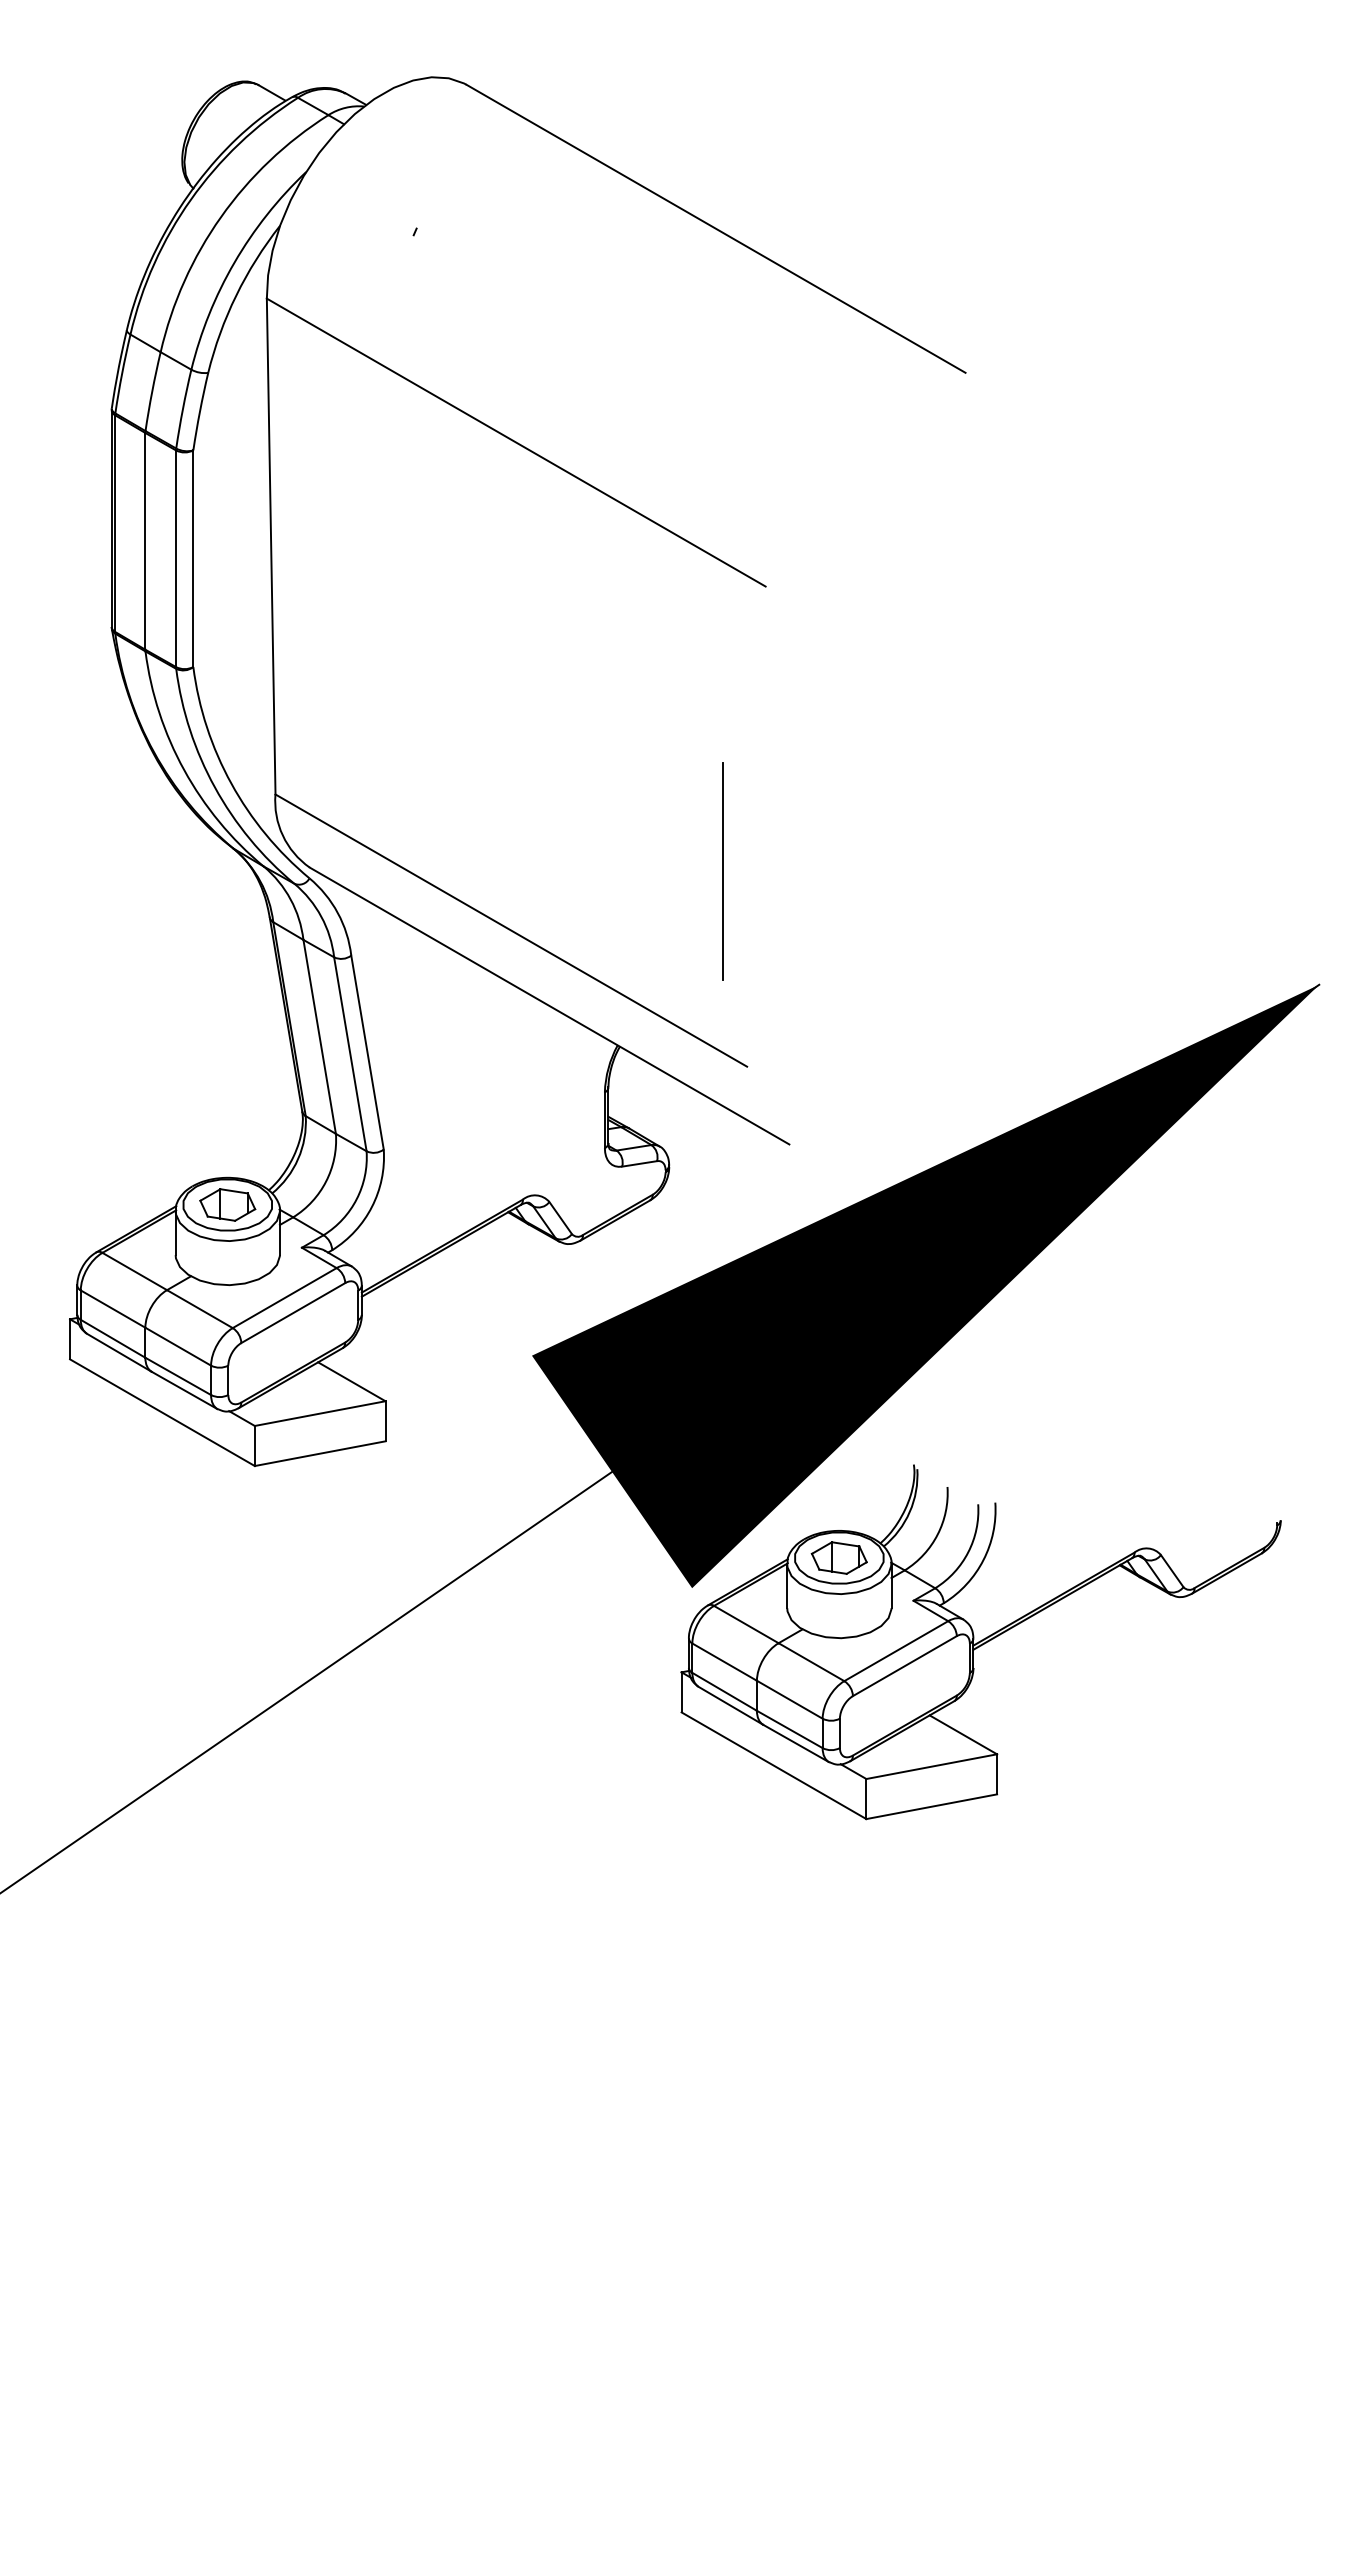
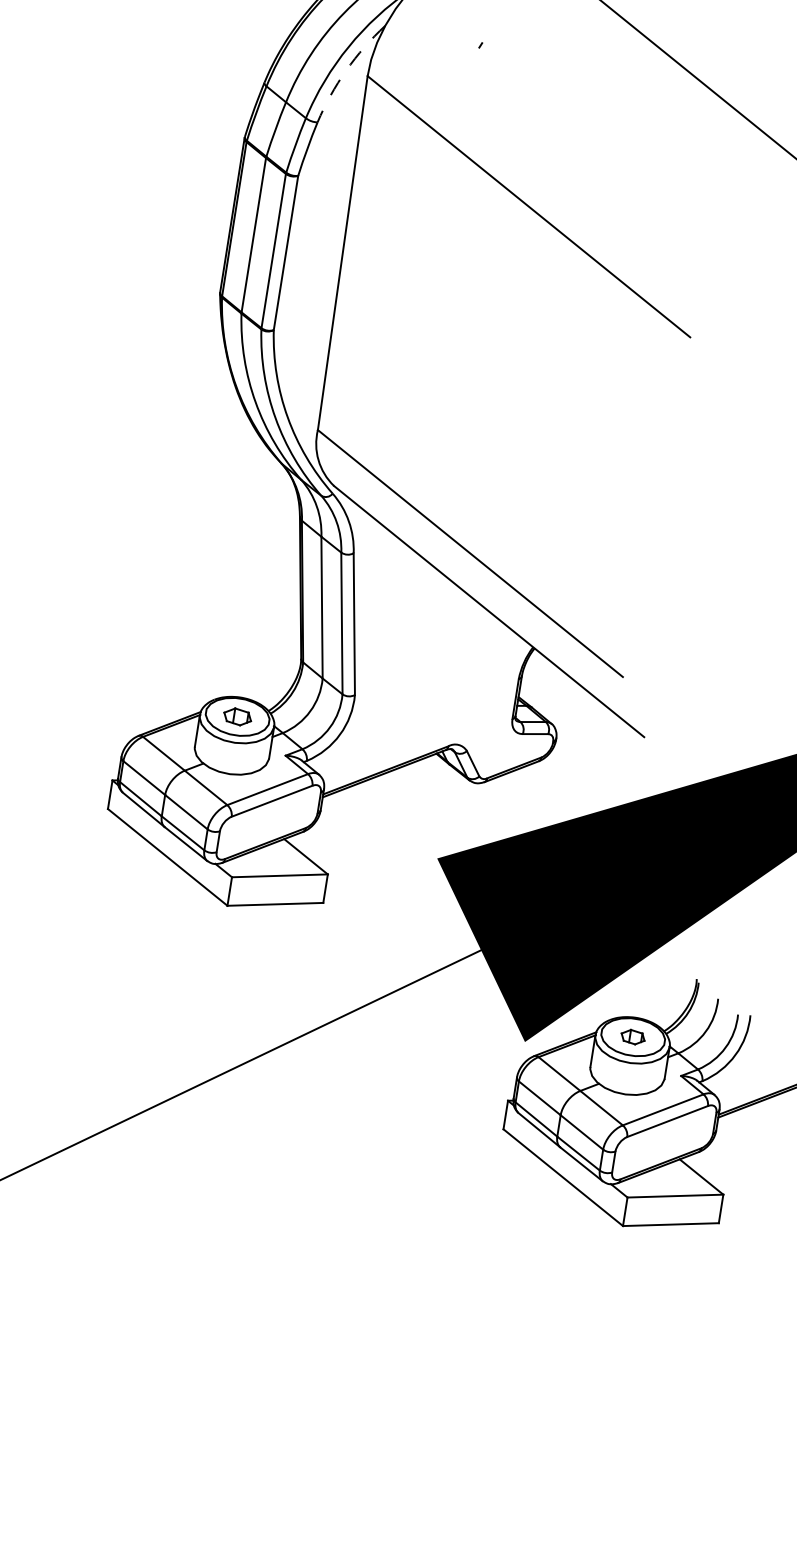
arc: (236, 295) -> (346, 70), solid -> dashed
line: (723, 871) -> (628, 535), removed
part: (227, 1204) -> (237, 716), size x0.7
part: (838, 1557) -> (632, 1036), size x0.6

